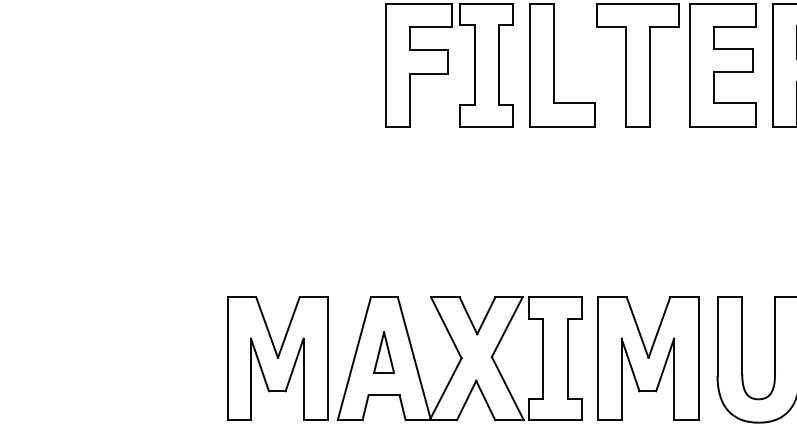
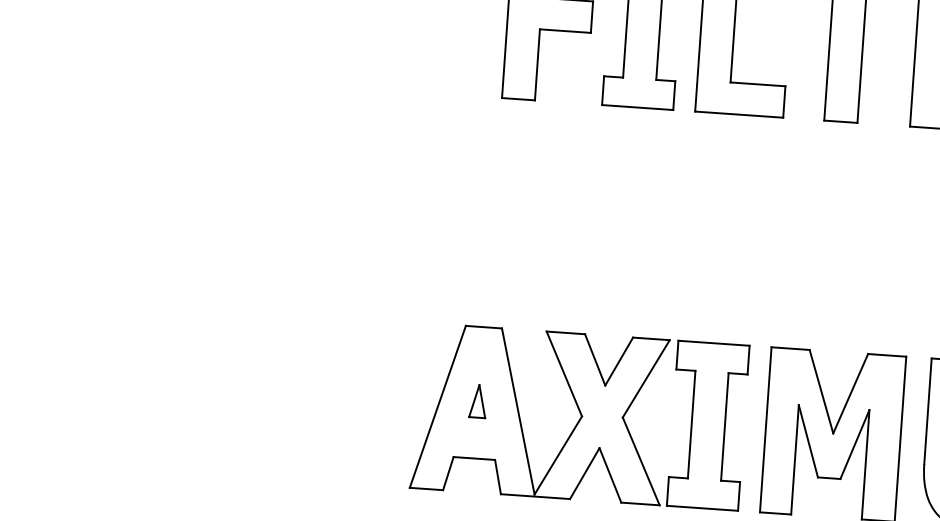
part: (383, 352) -> (477, 401), size x0.6
part: (277, 358) -> (334, 399), removed

